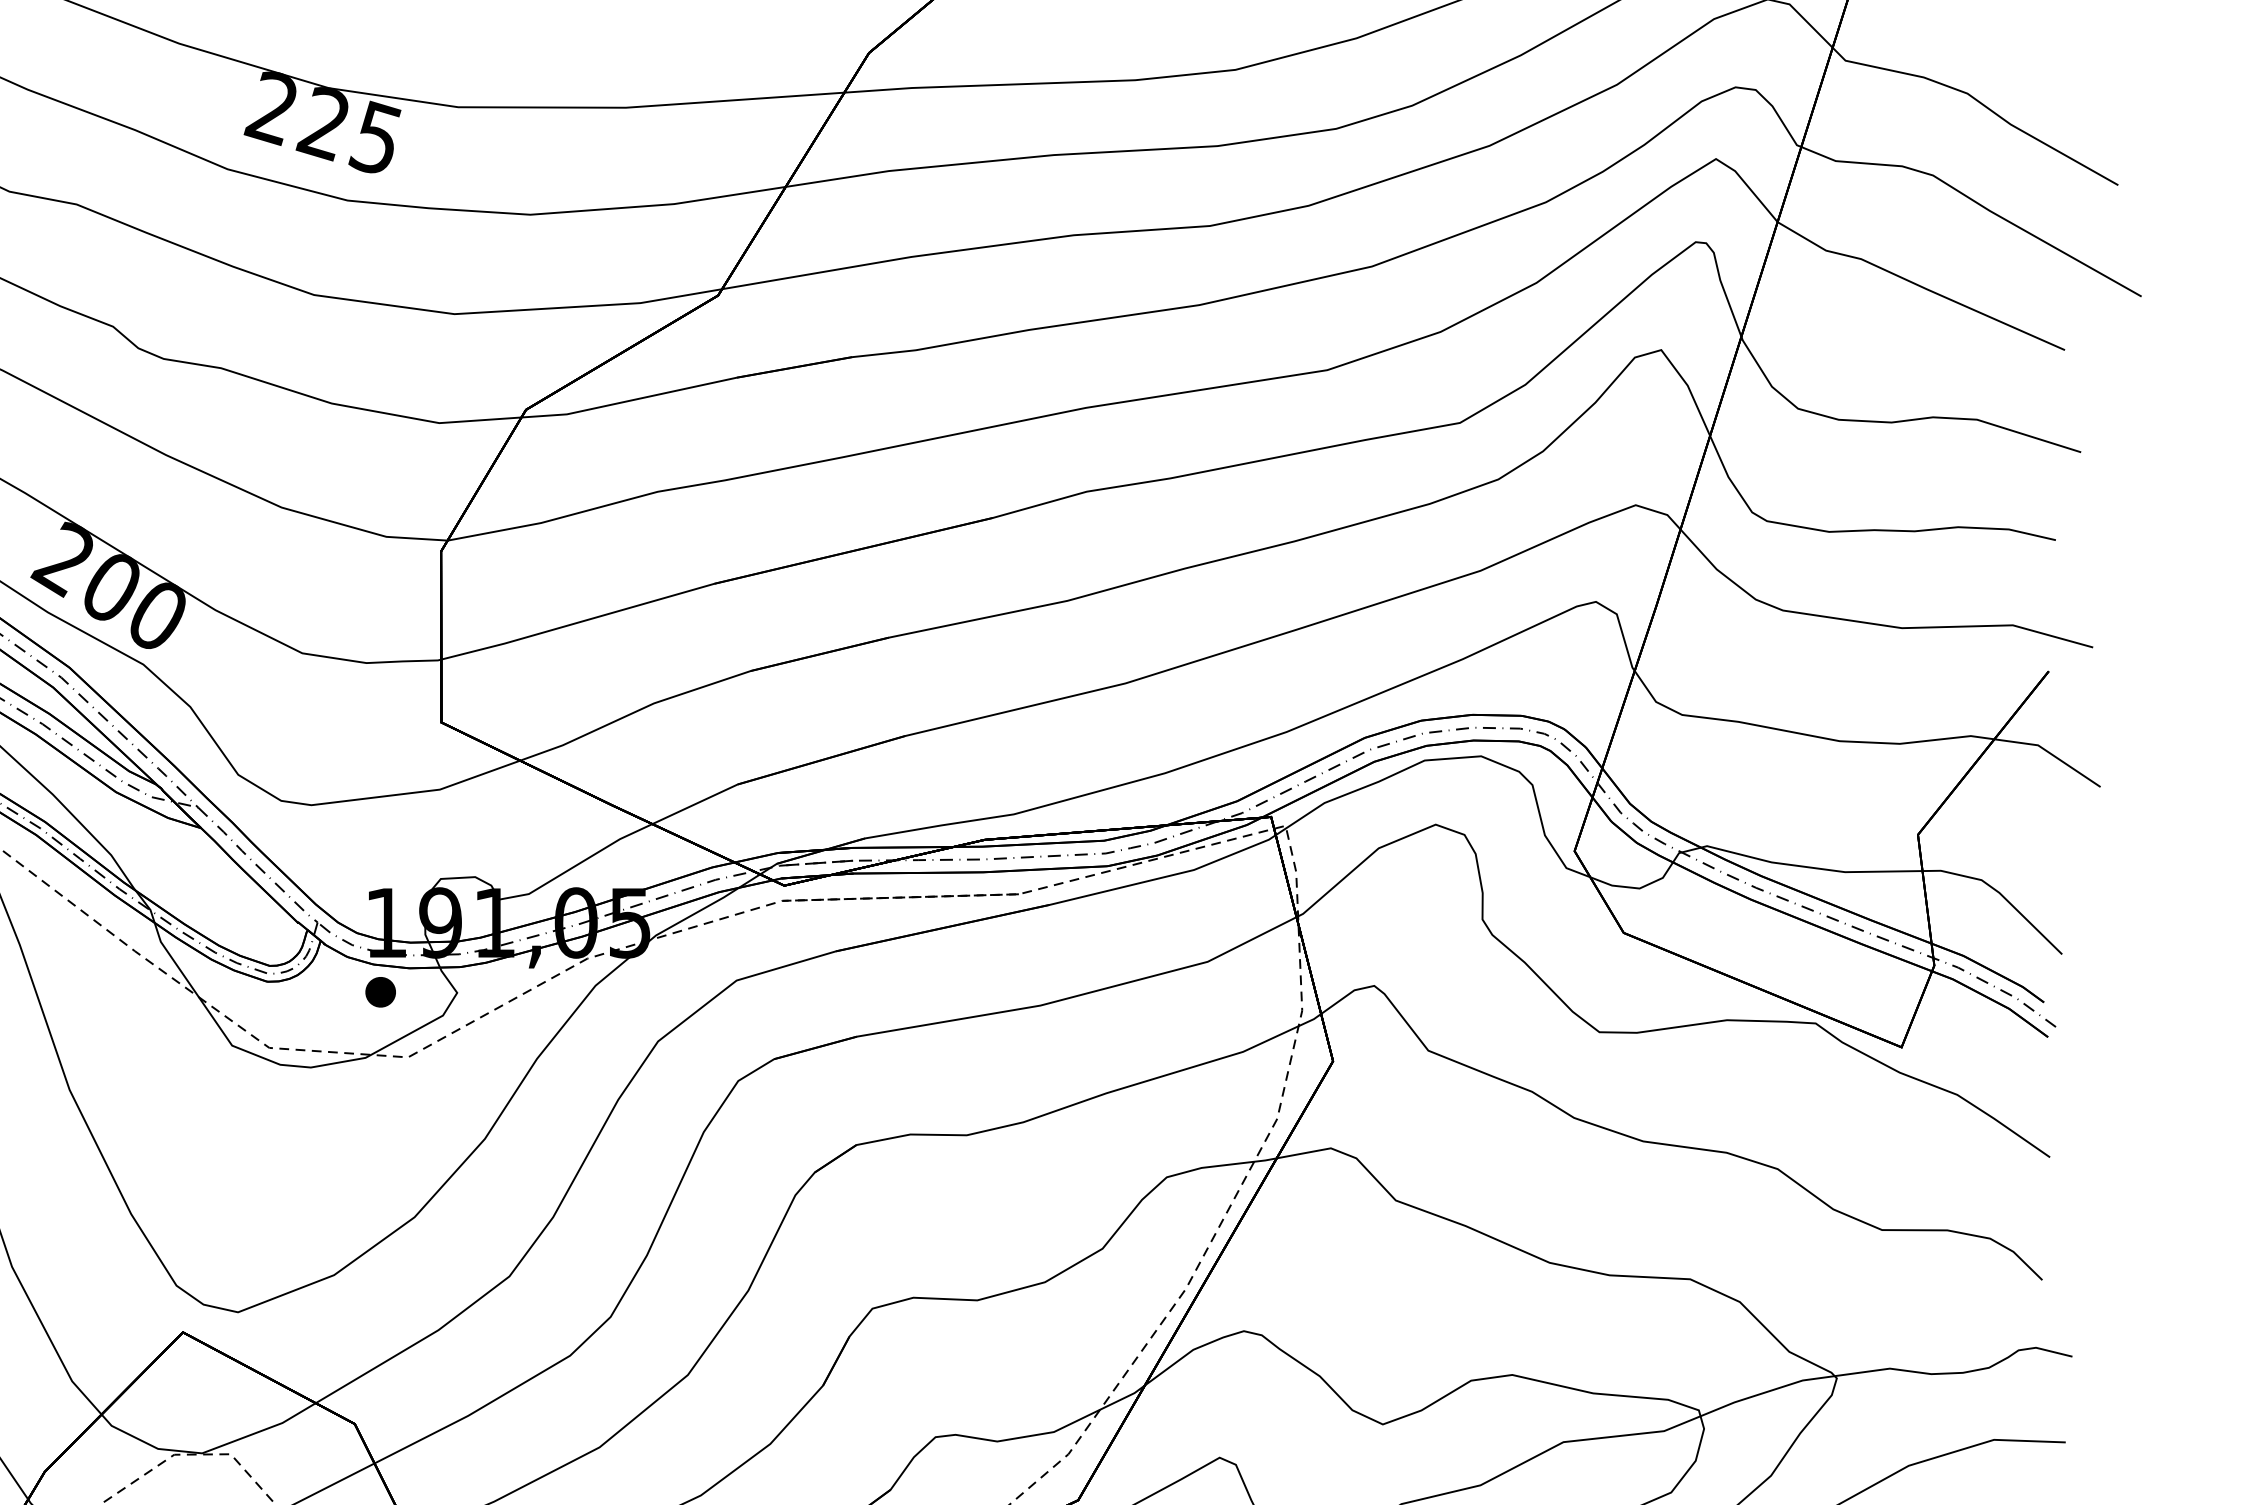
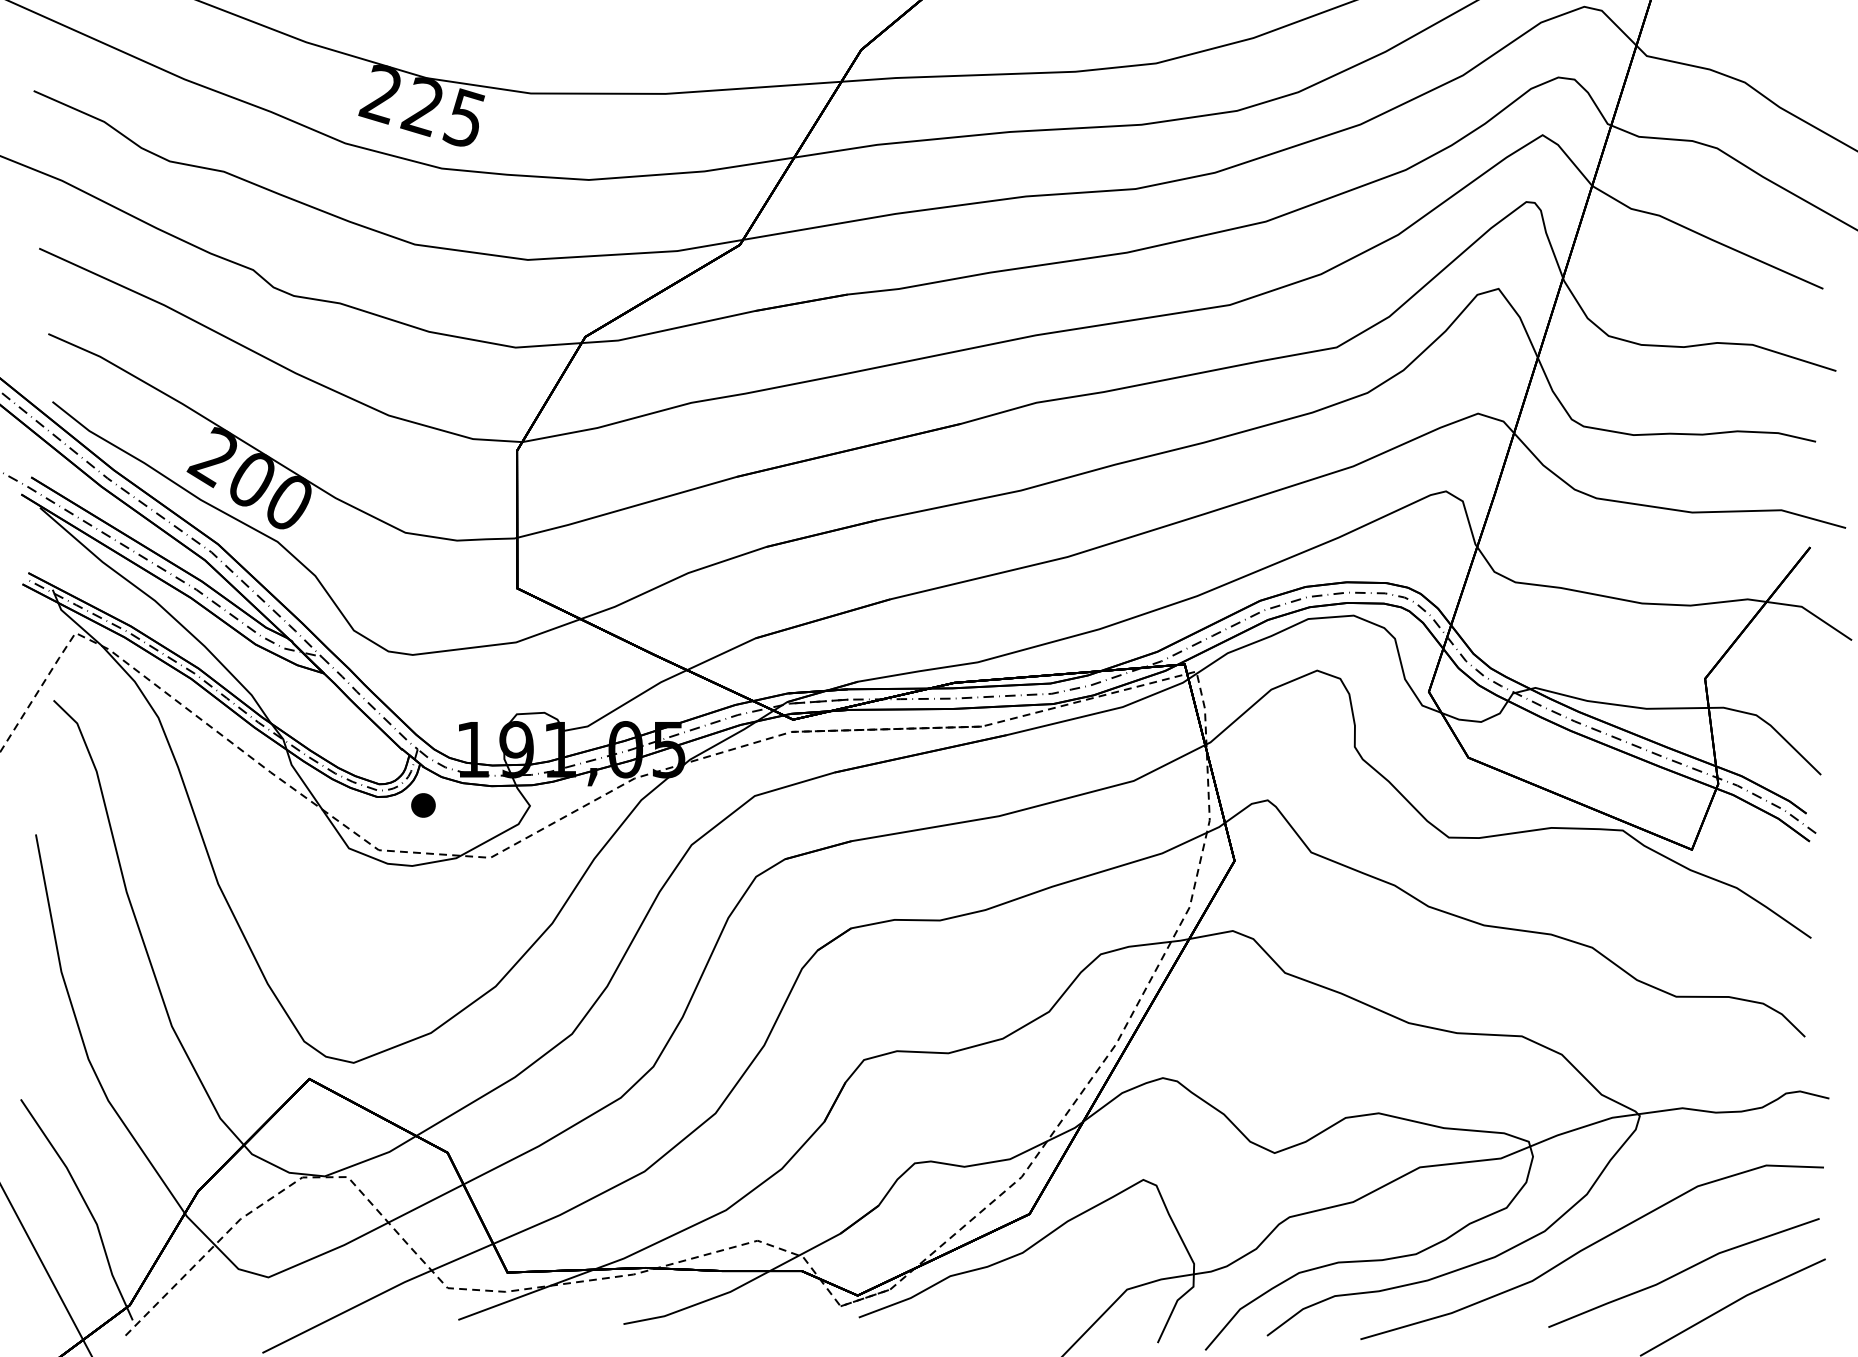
part: (380, 992) -> (423, 805), moved

